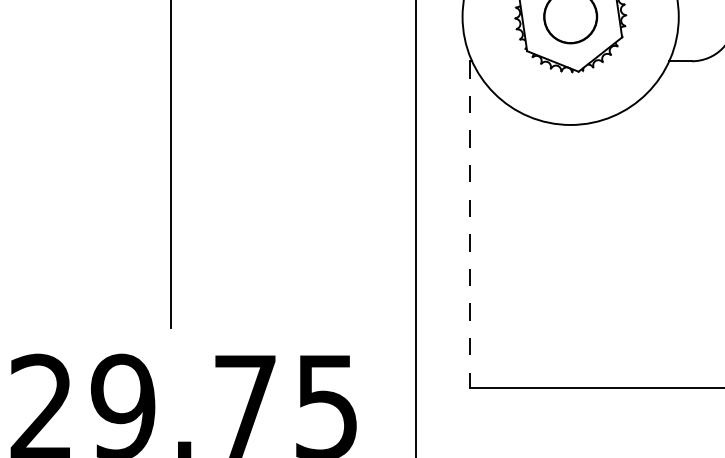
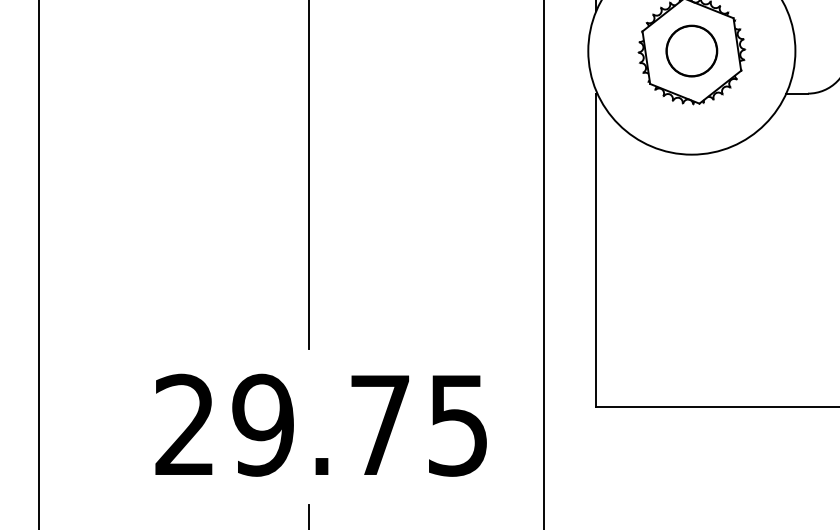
line: (470, 225) -> (595, 250), dashed -> solid

